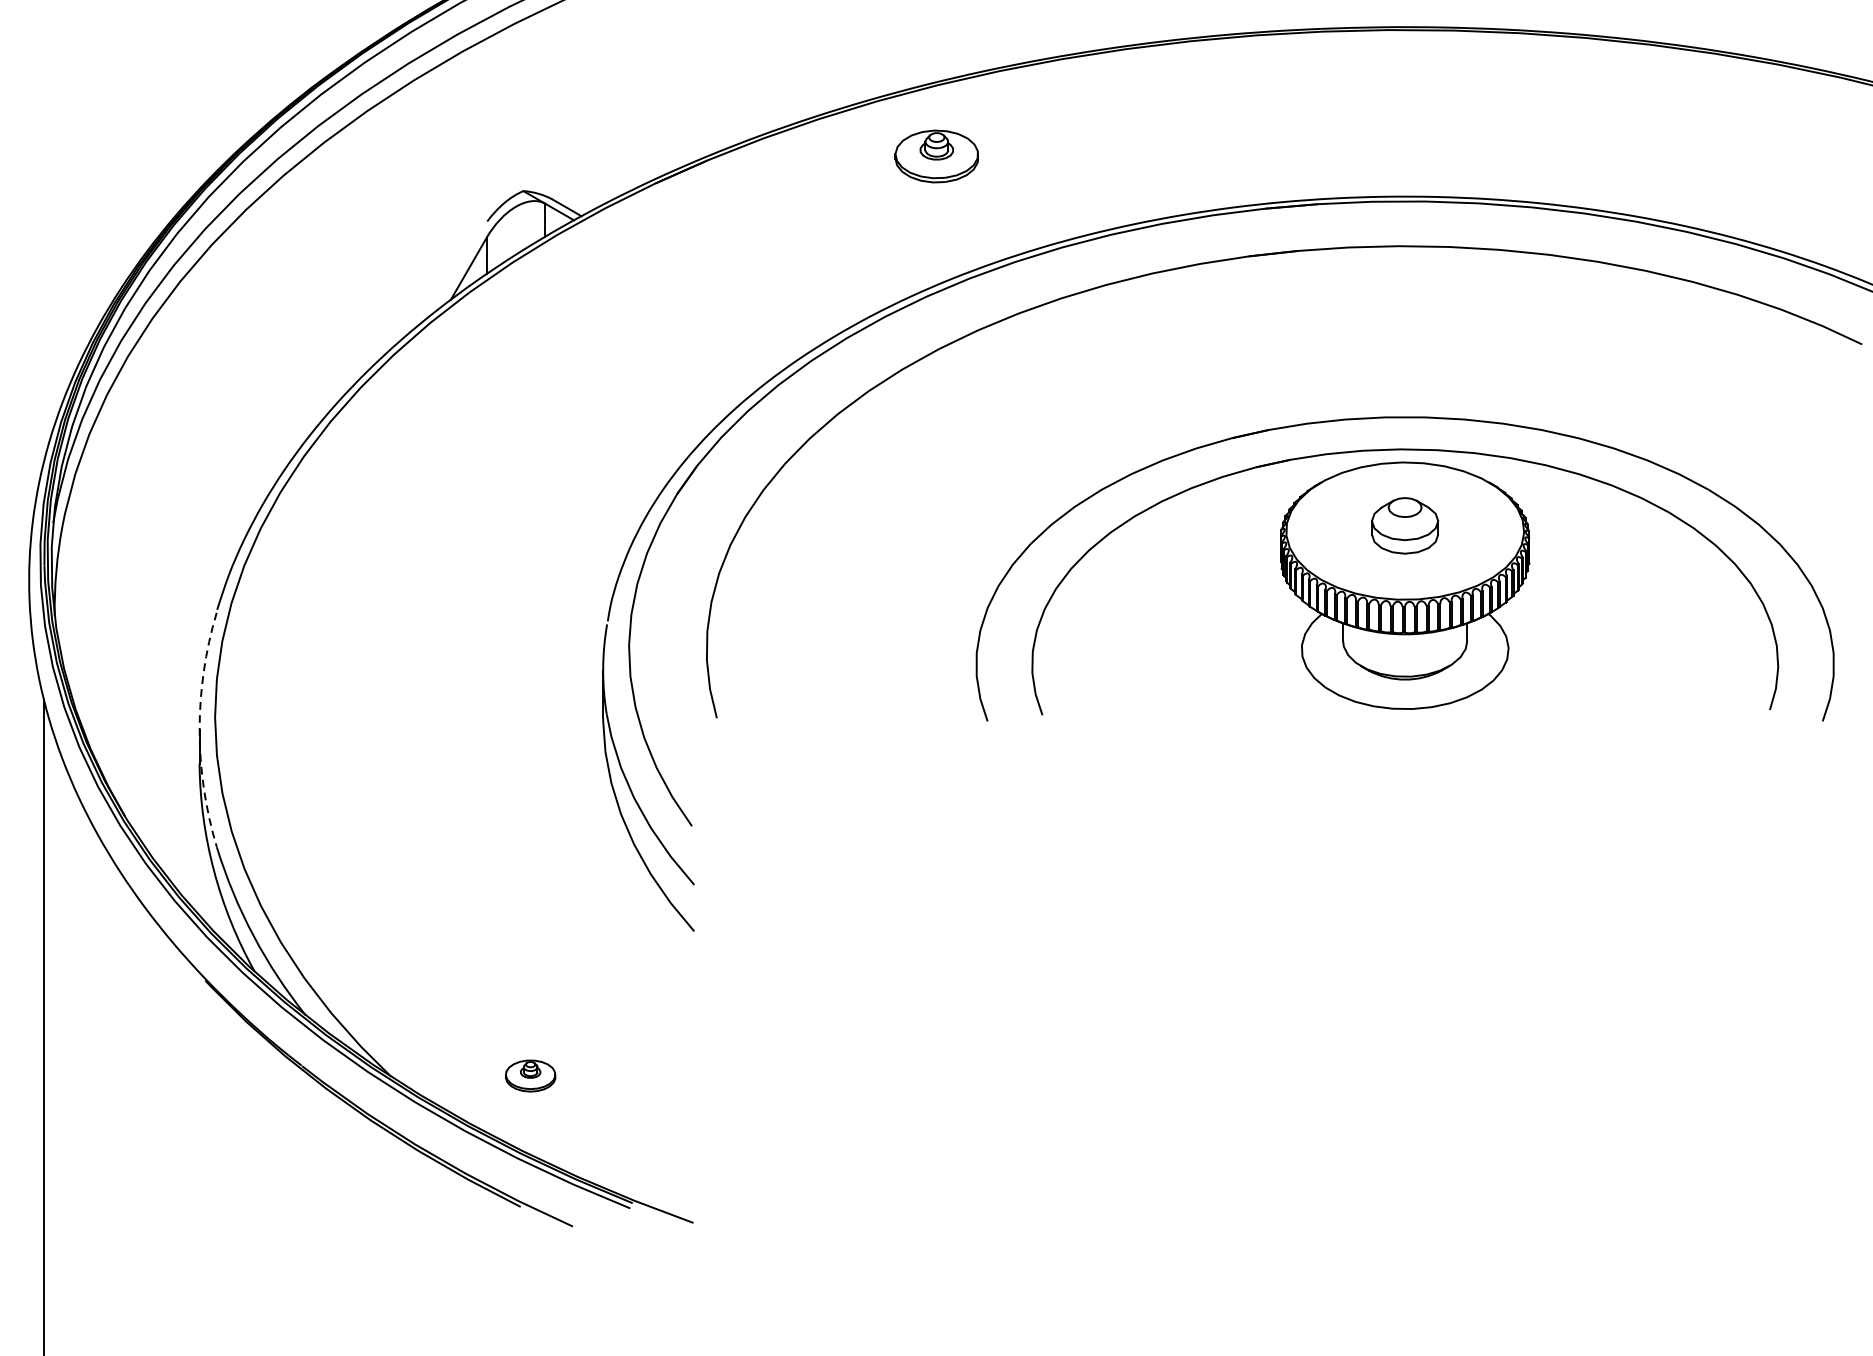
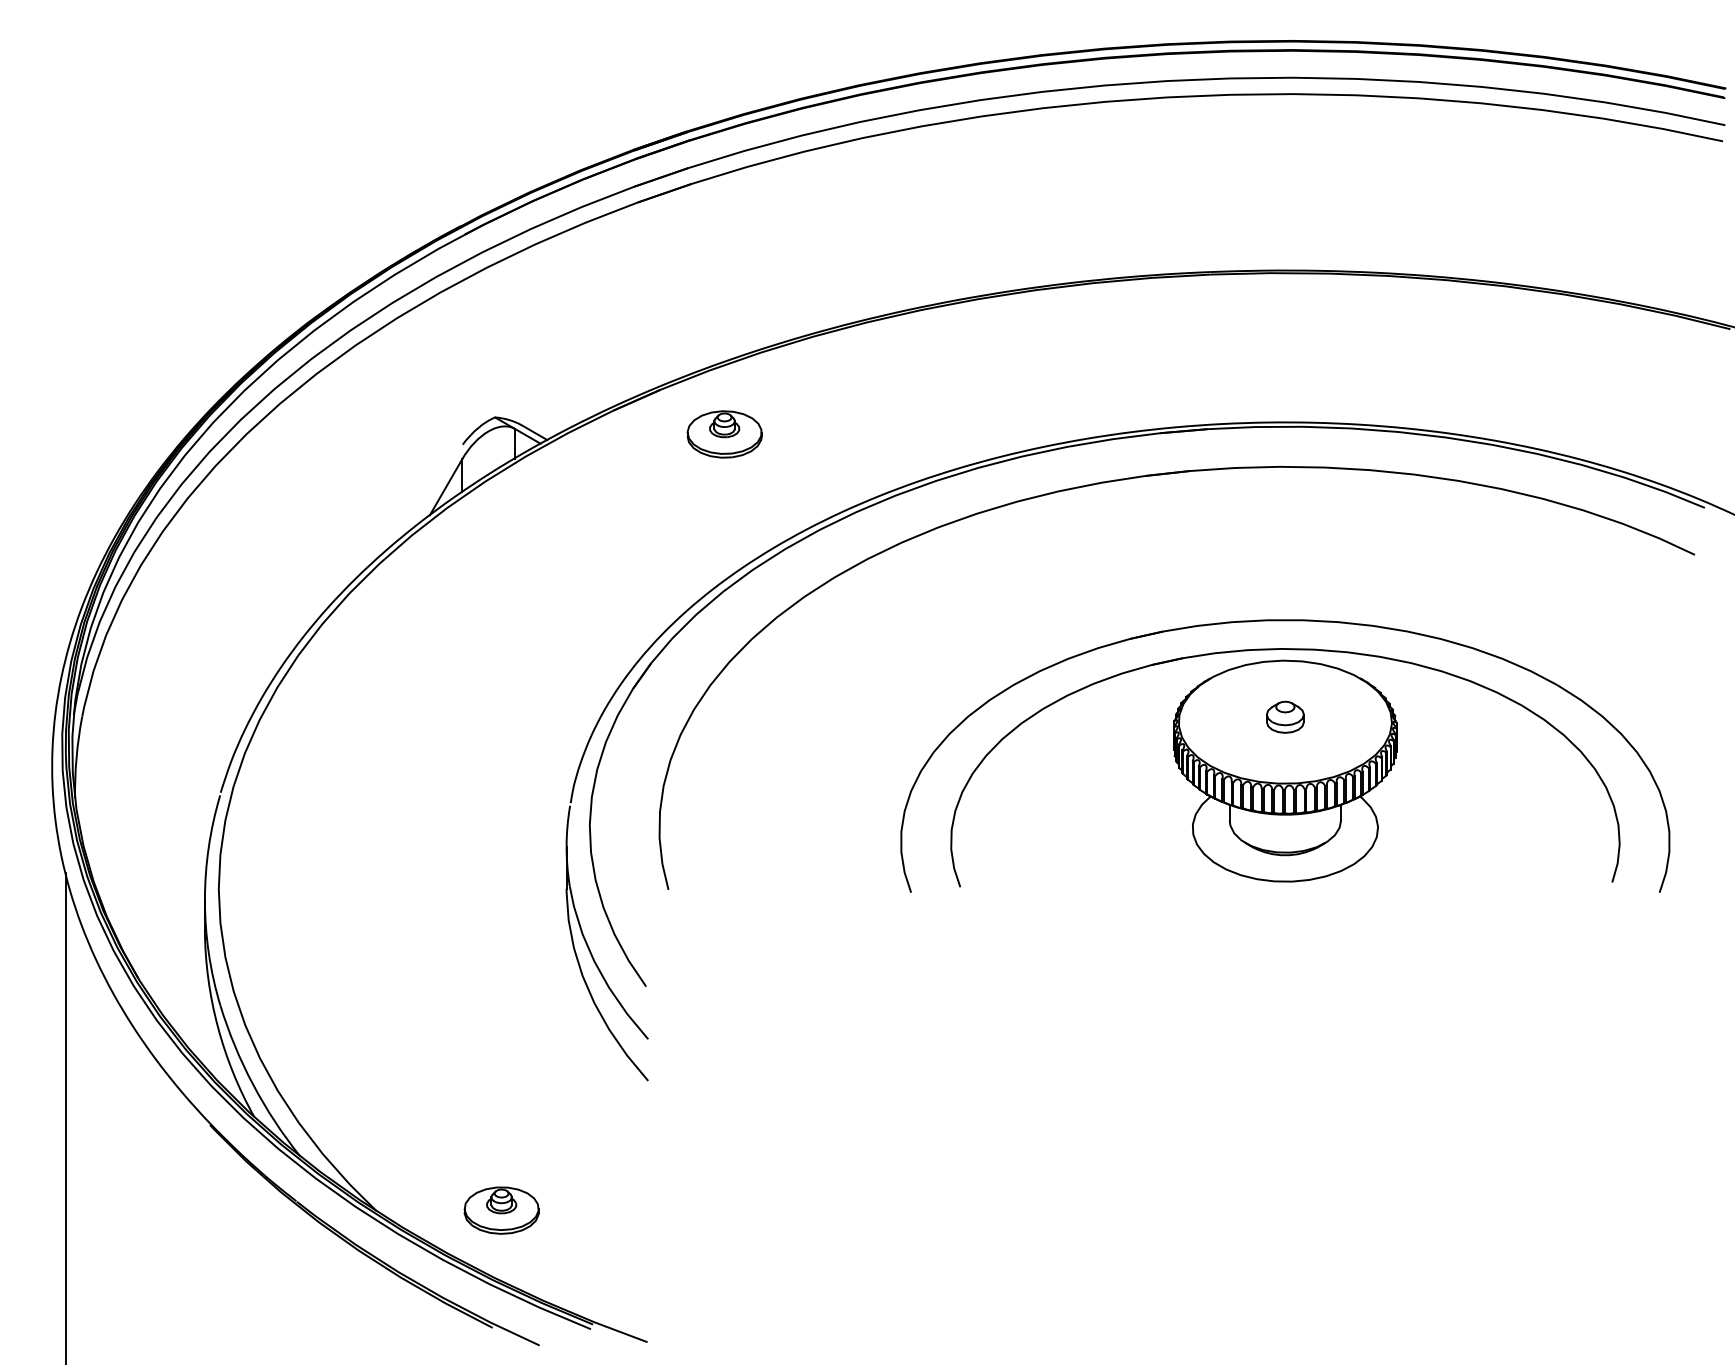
part: (936, 156) -> (724, 434), moved
part: (1405, 524) -> (1285, 716), size x0.62
arc: (199, 730) -> (204, 900), dashed -> solid
part: (530, 1075) -> (501, 1210), size x1.67

